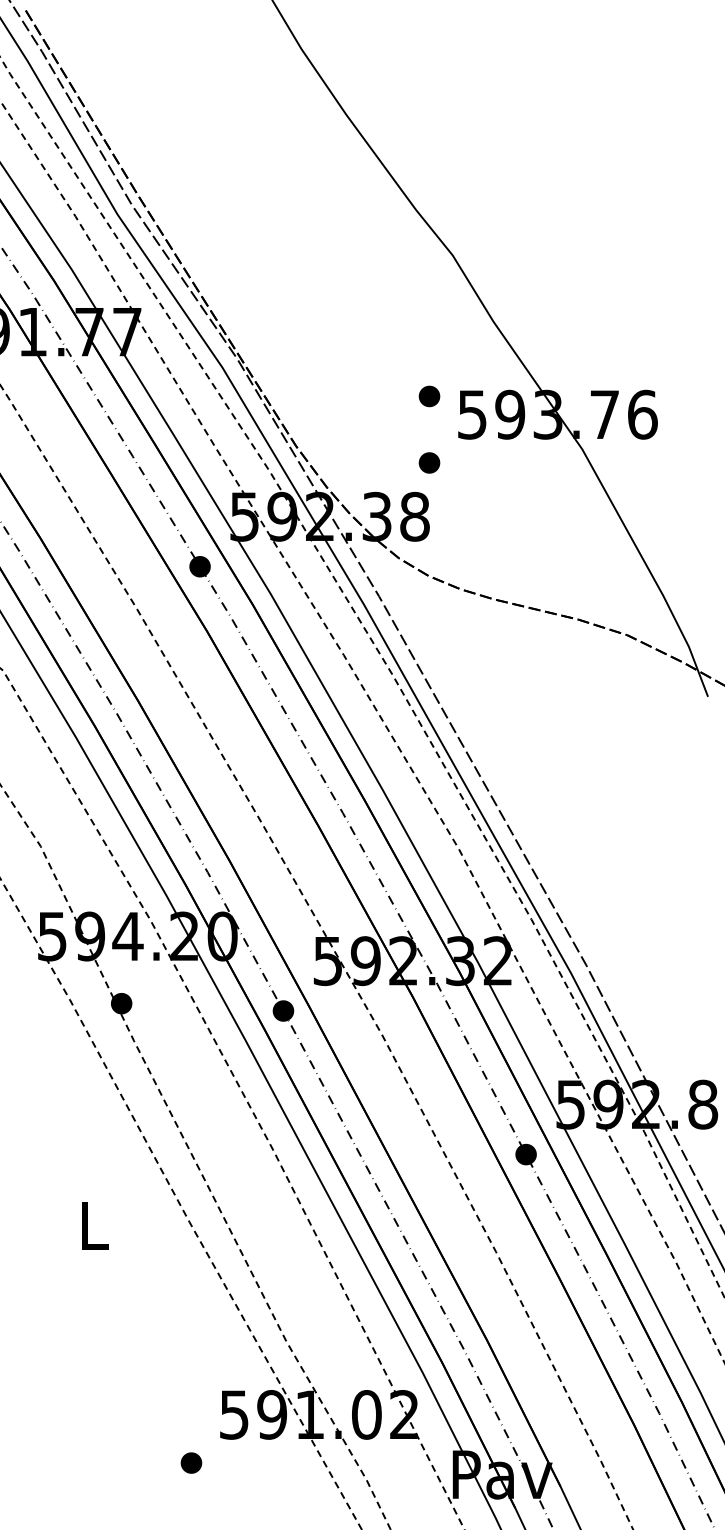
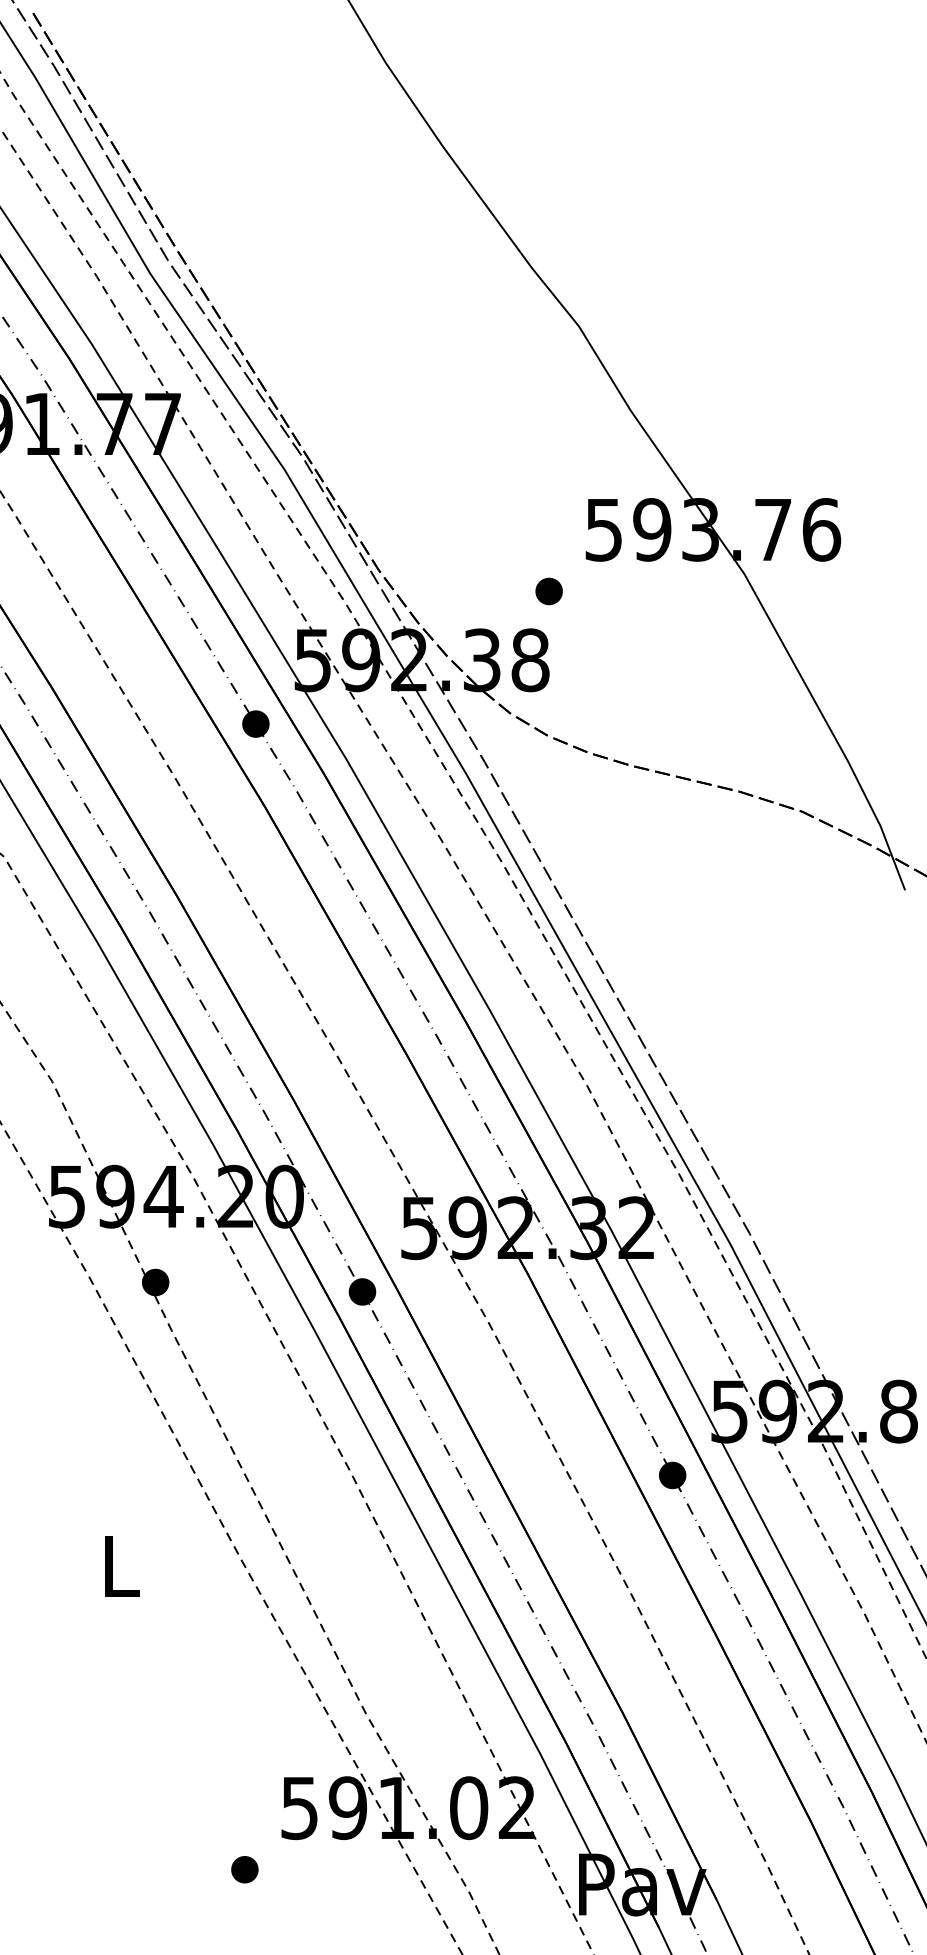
part: (429, 396) -> (548, 506), removed

